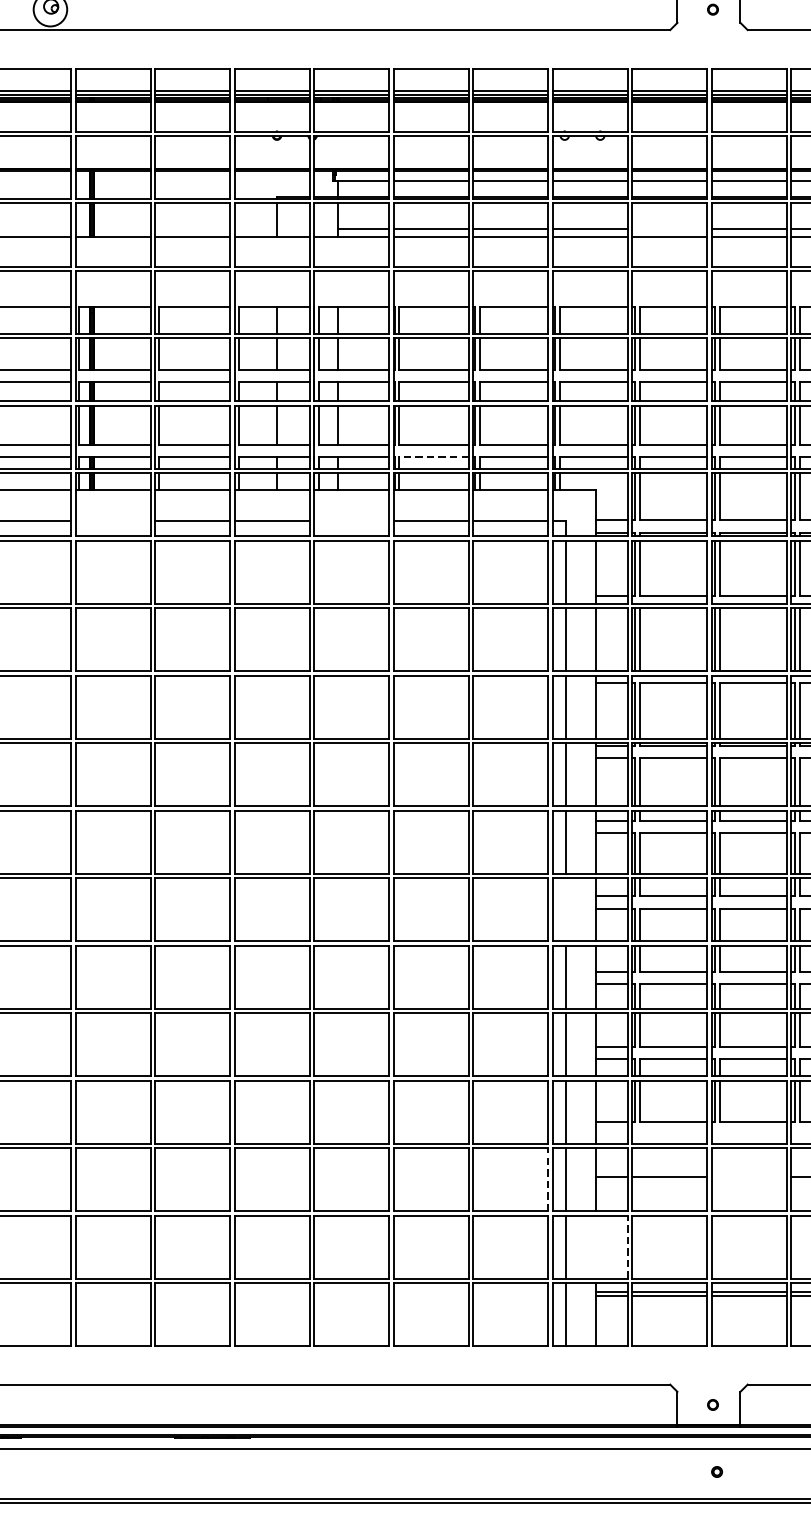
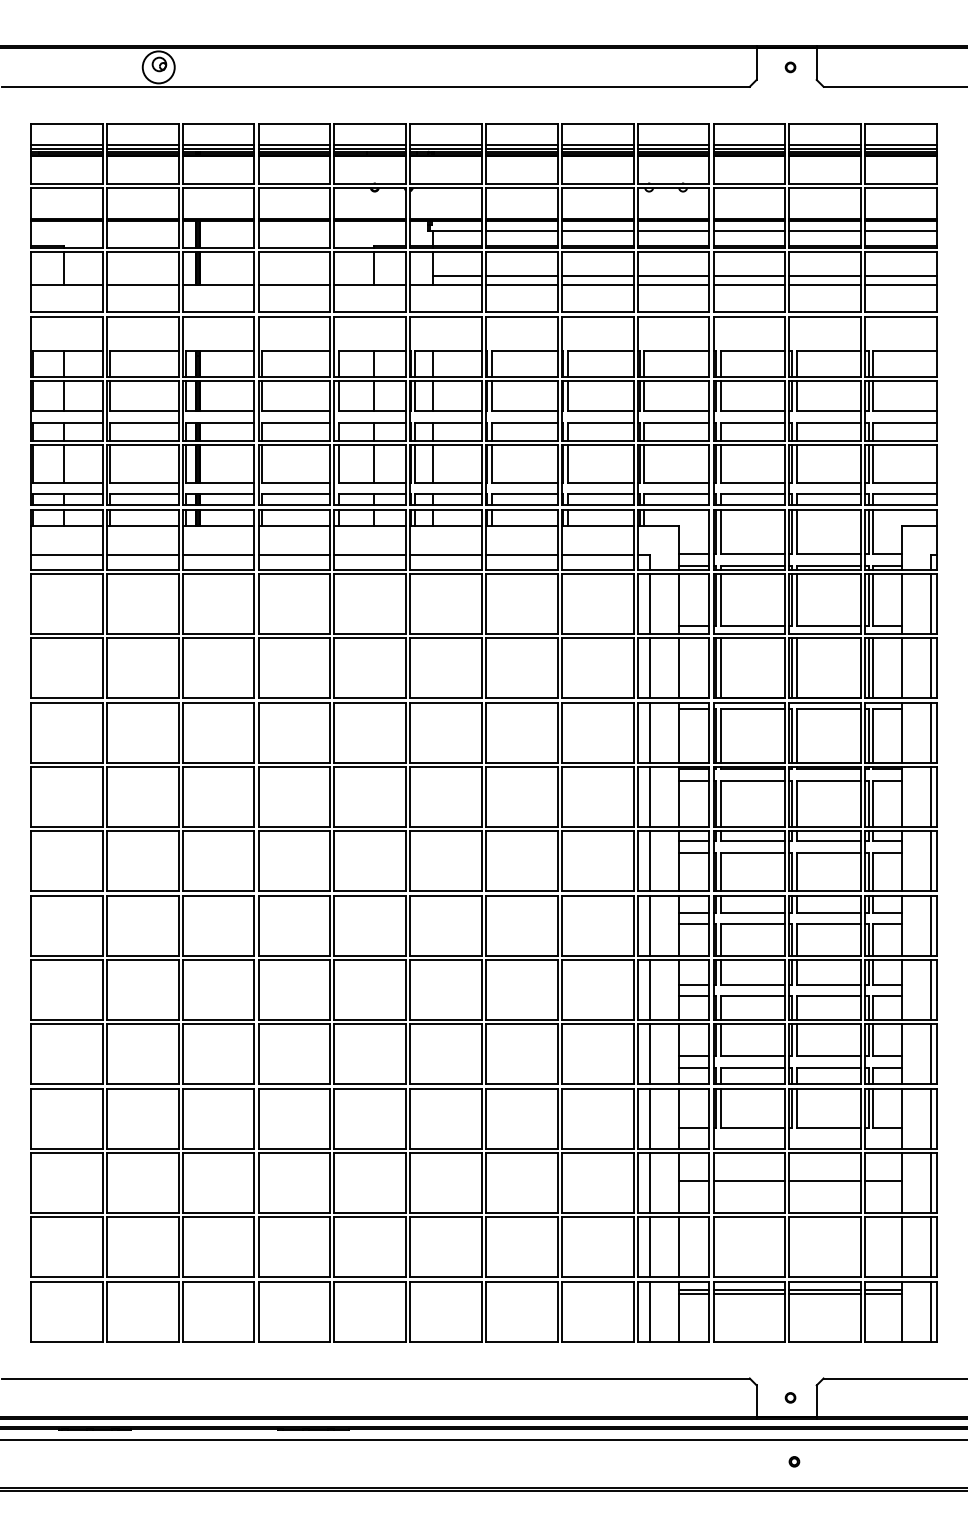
line: (669, 228) -> (749, 276), added
line: (433, 457) -> (524, 494), dashed -> solid
line: (113, 520) -> (218, 554), added
line: (351, 520) -> (445, 554), added
line: (566, 909) -> (650, 925), added
line: (749, 1177) -> (825, 1180), added
line: (548, 1179) -> (633, 1182), dashed -> solid
line: (628, 1246) -> (709, 1246), dashed -> solid
line: (596, 1247) -> (679, 1247), added

